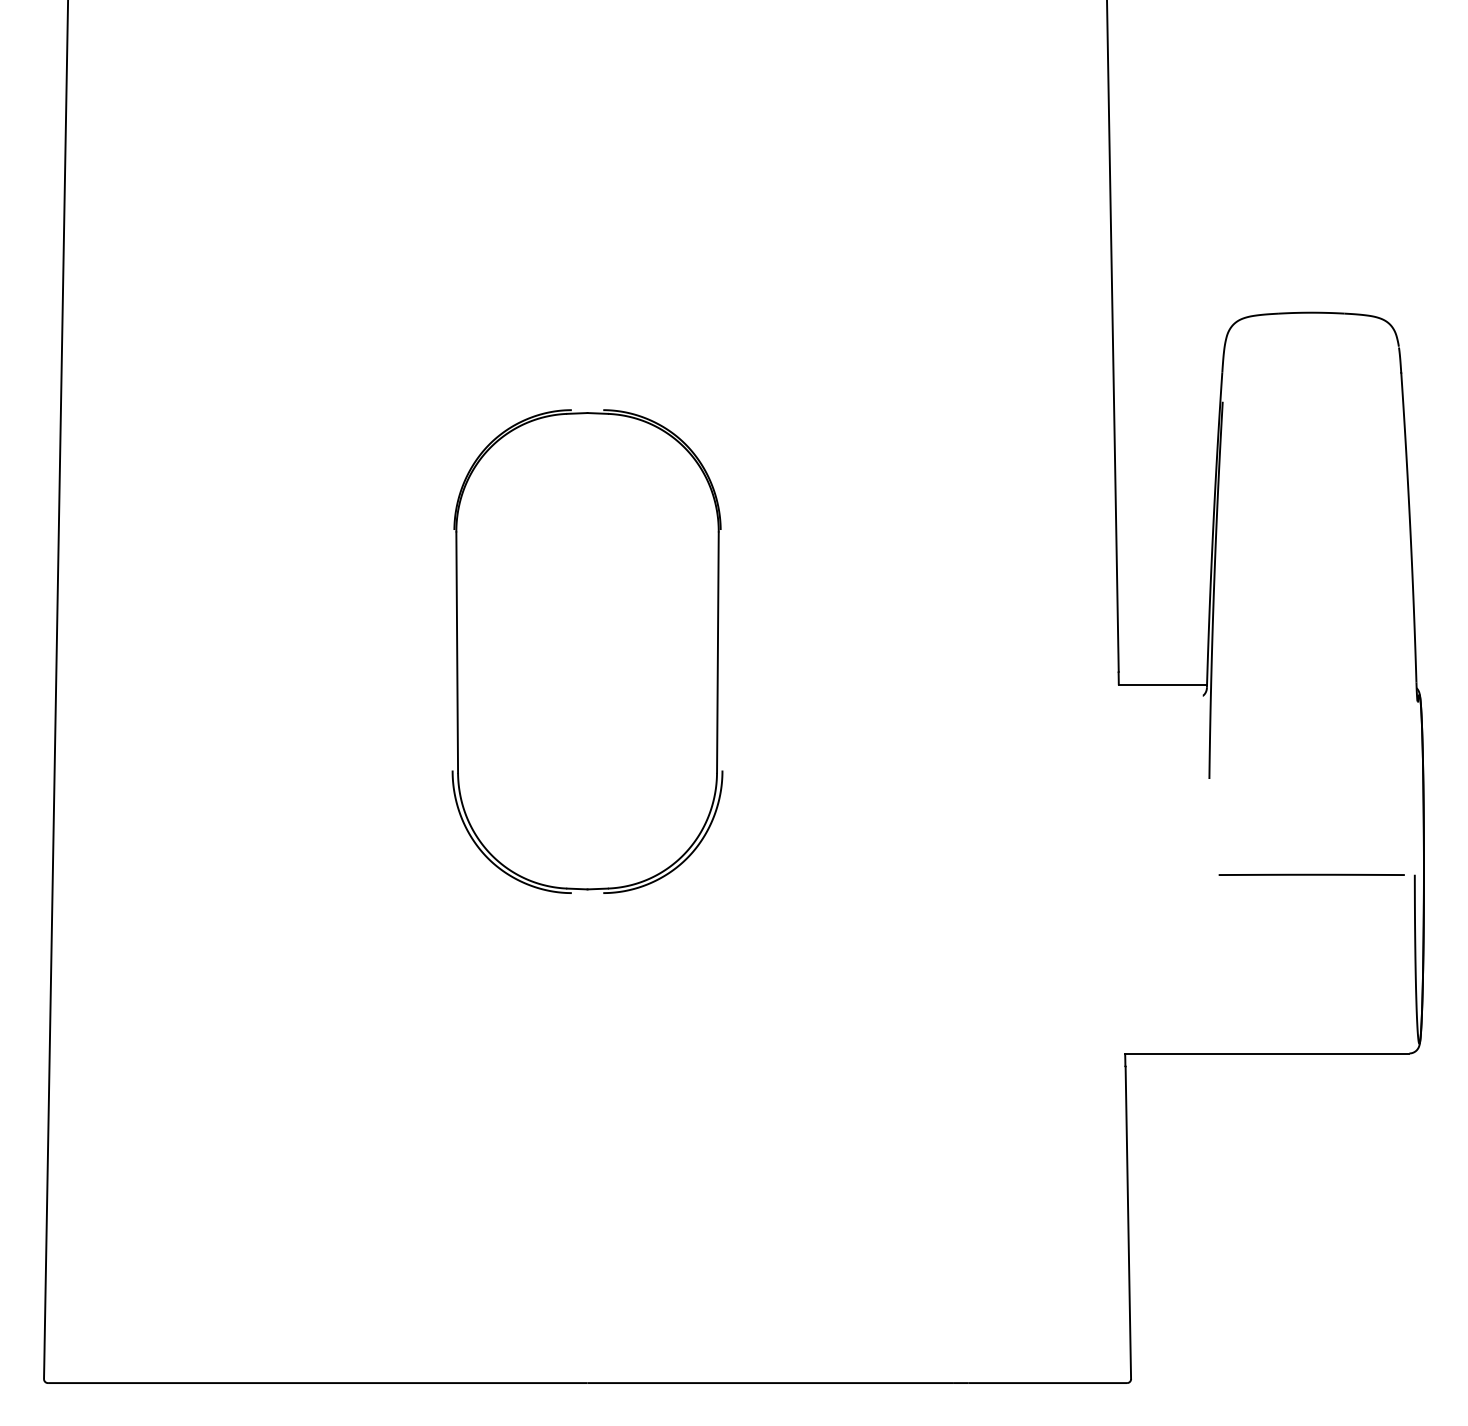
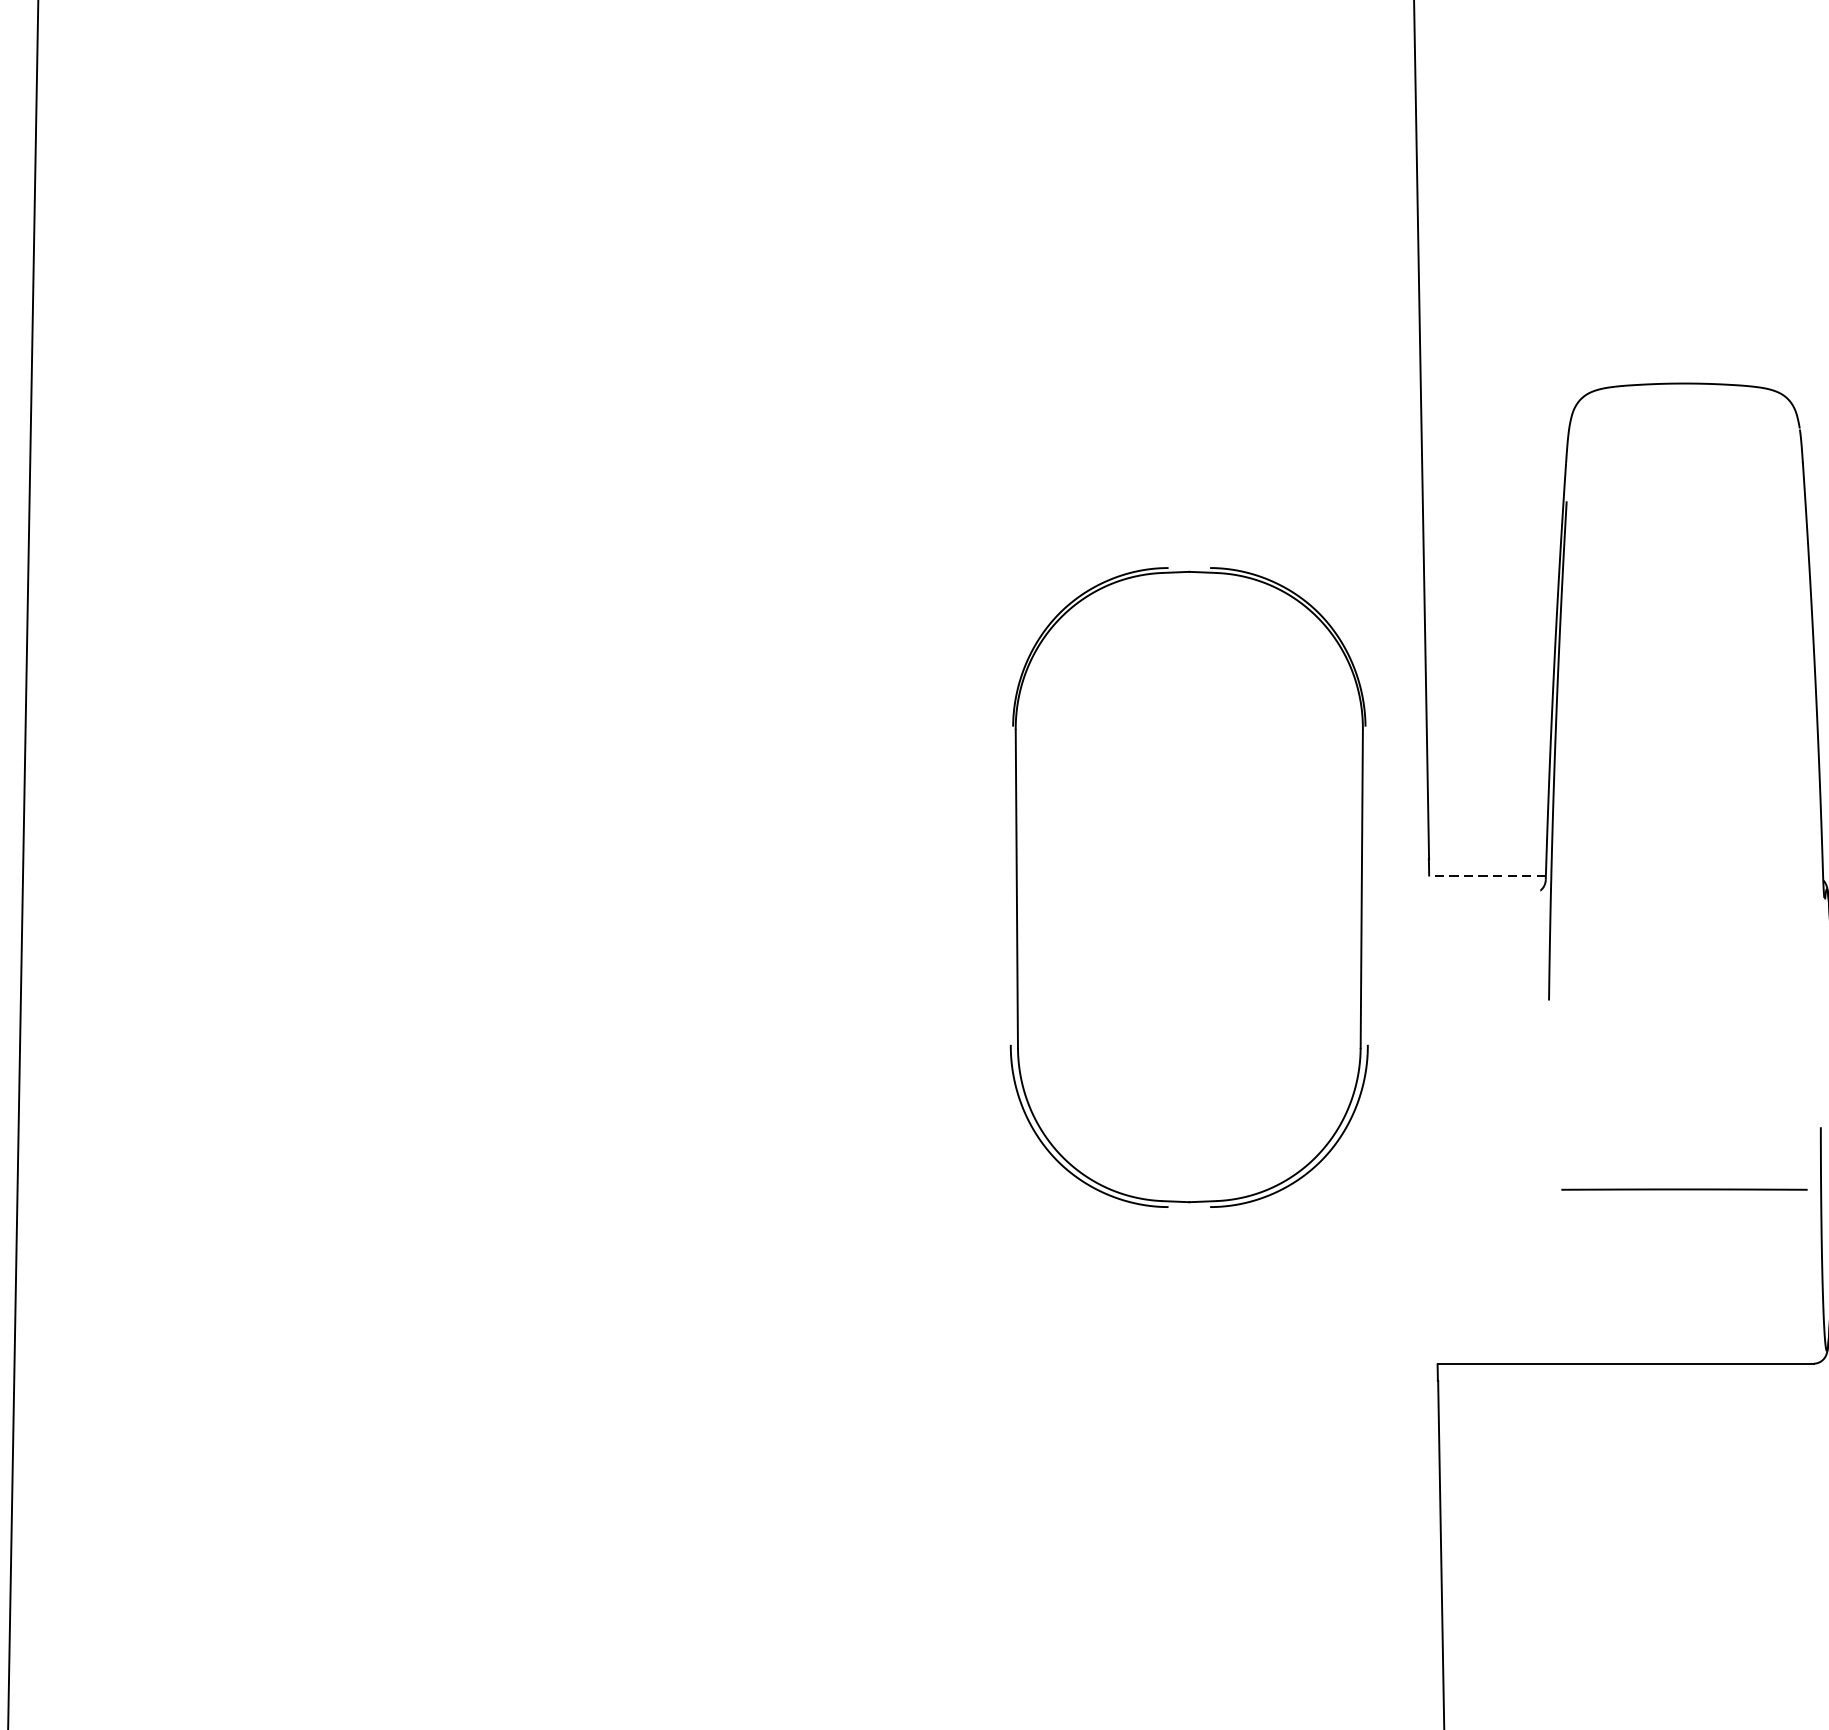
part: (587, 651) -> (1189, 887), moved
line: (1162, 685) -> (1486, 876), solid -> dashed
line: (1311, 874) -> (1684, 1189), moved

